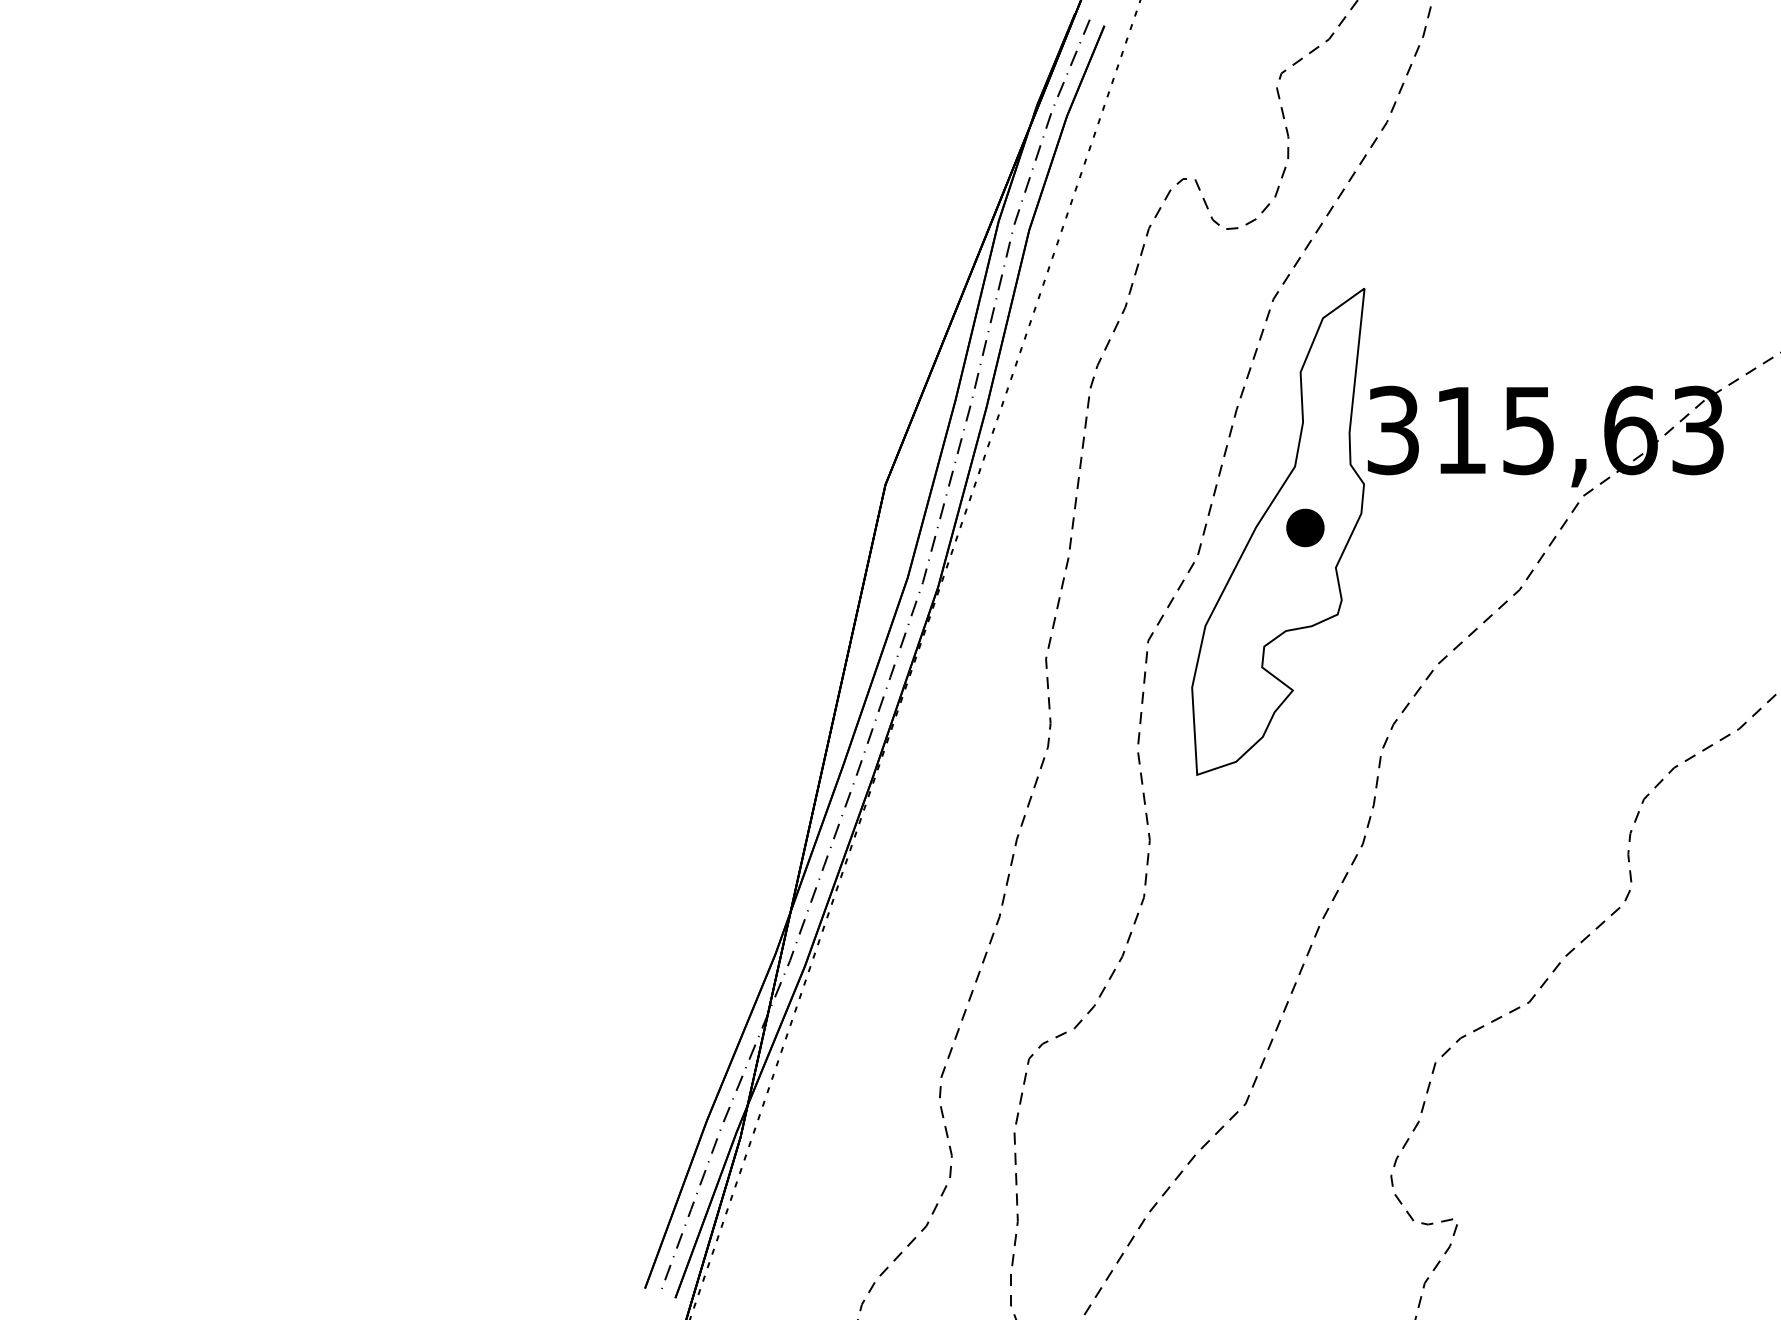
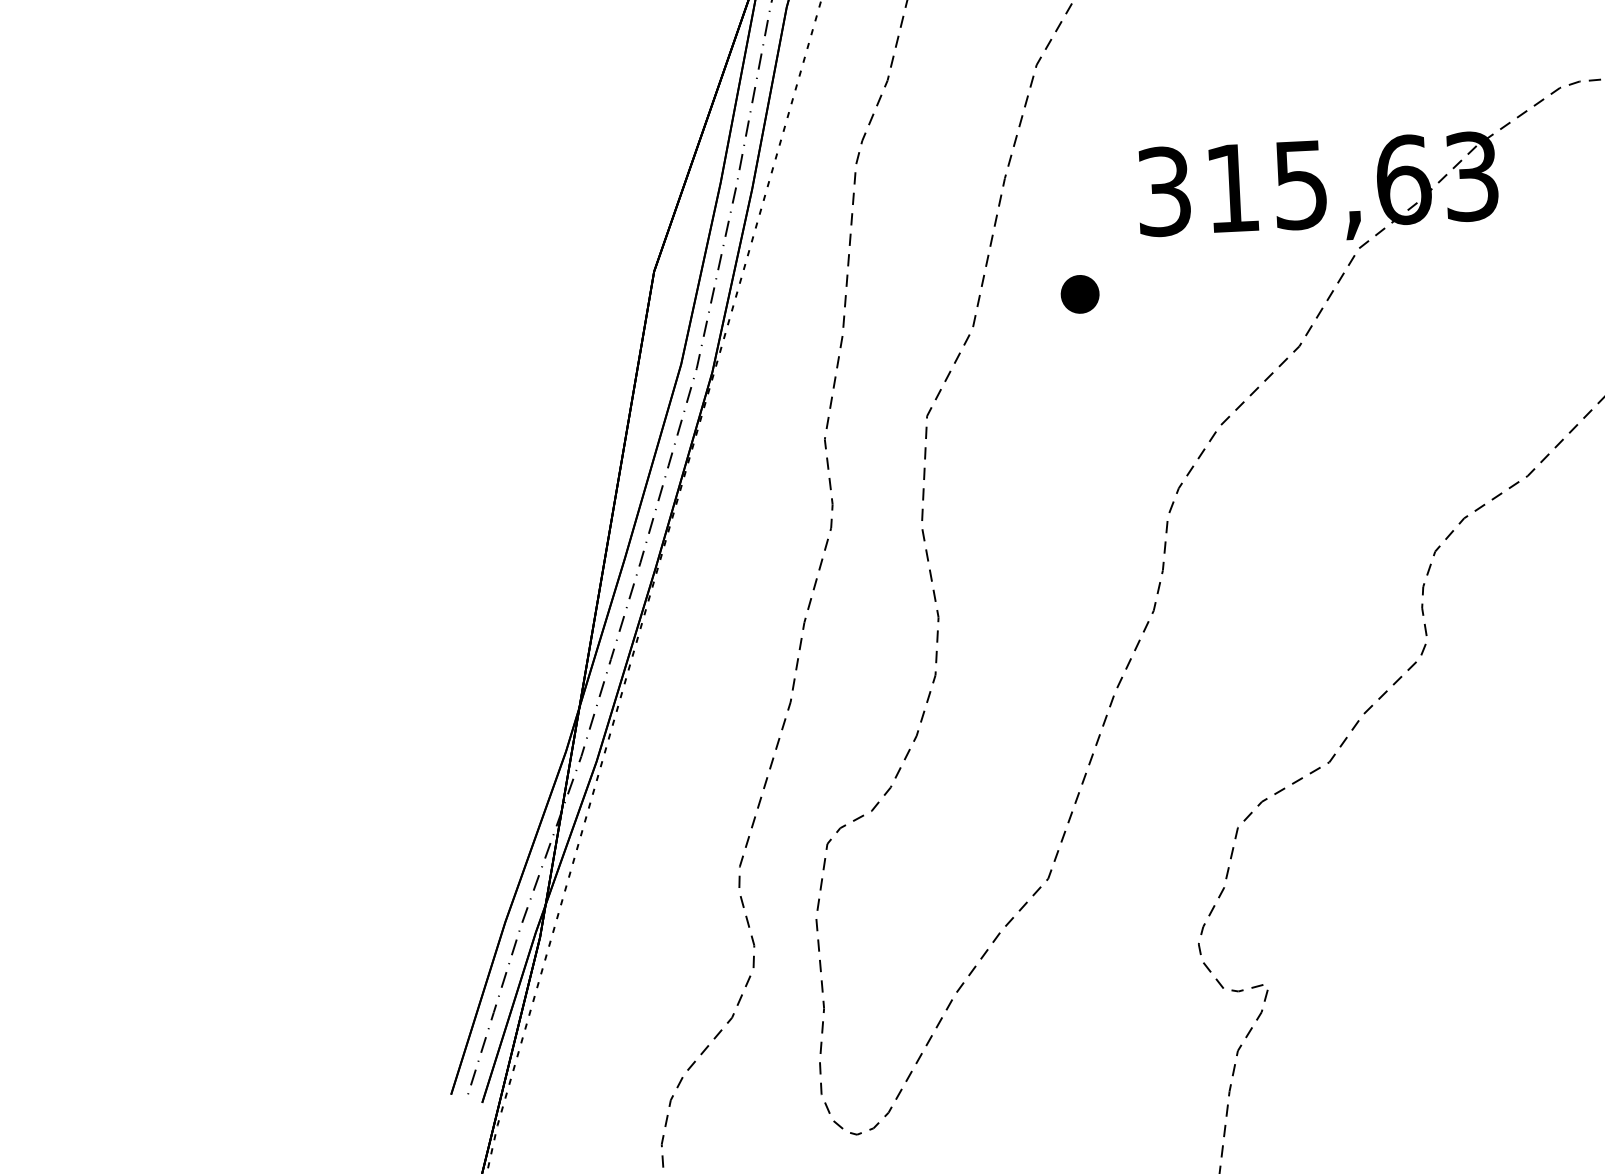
part: (1278, 531) -> (1053, 299), removed

